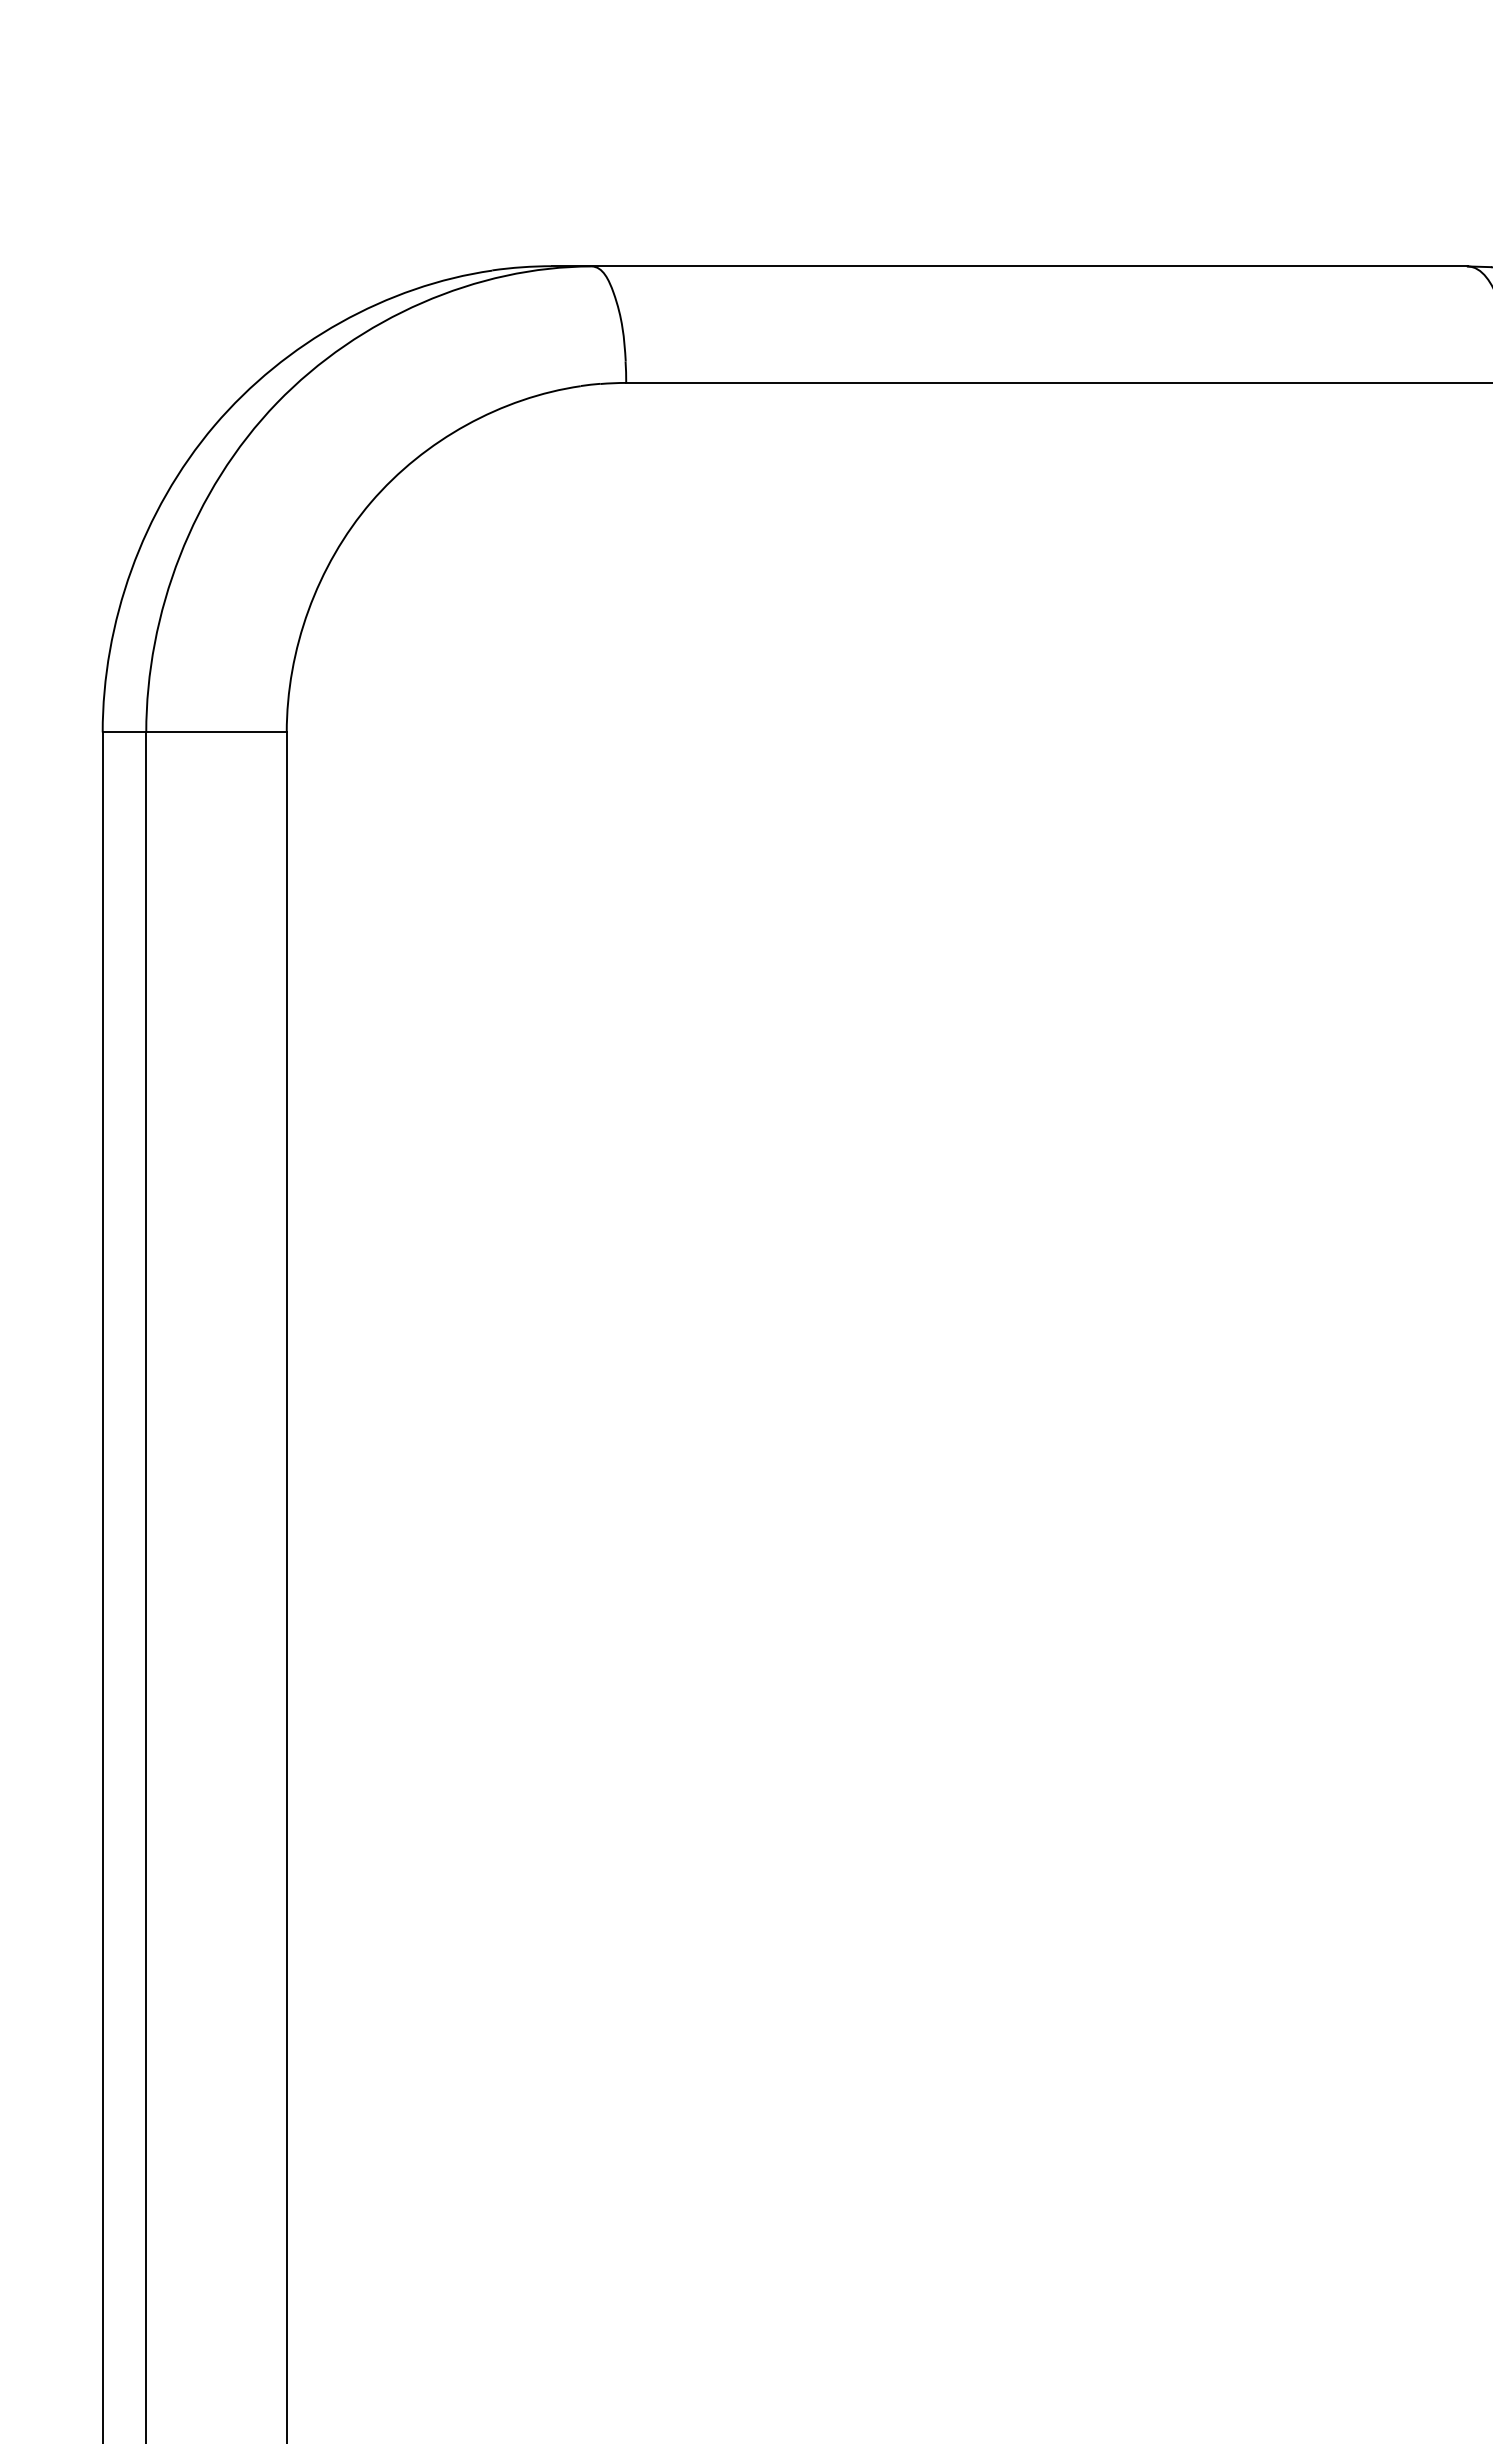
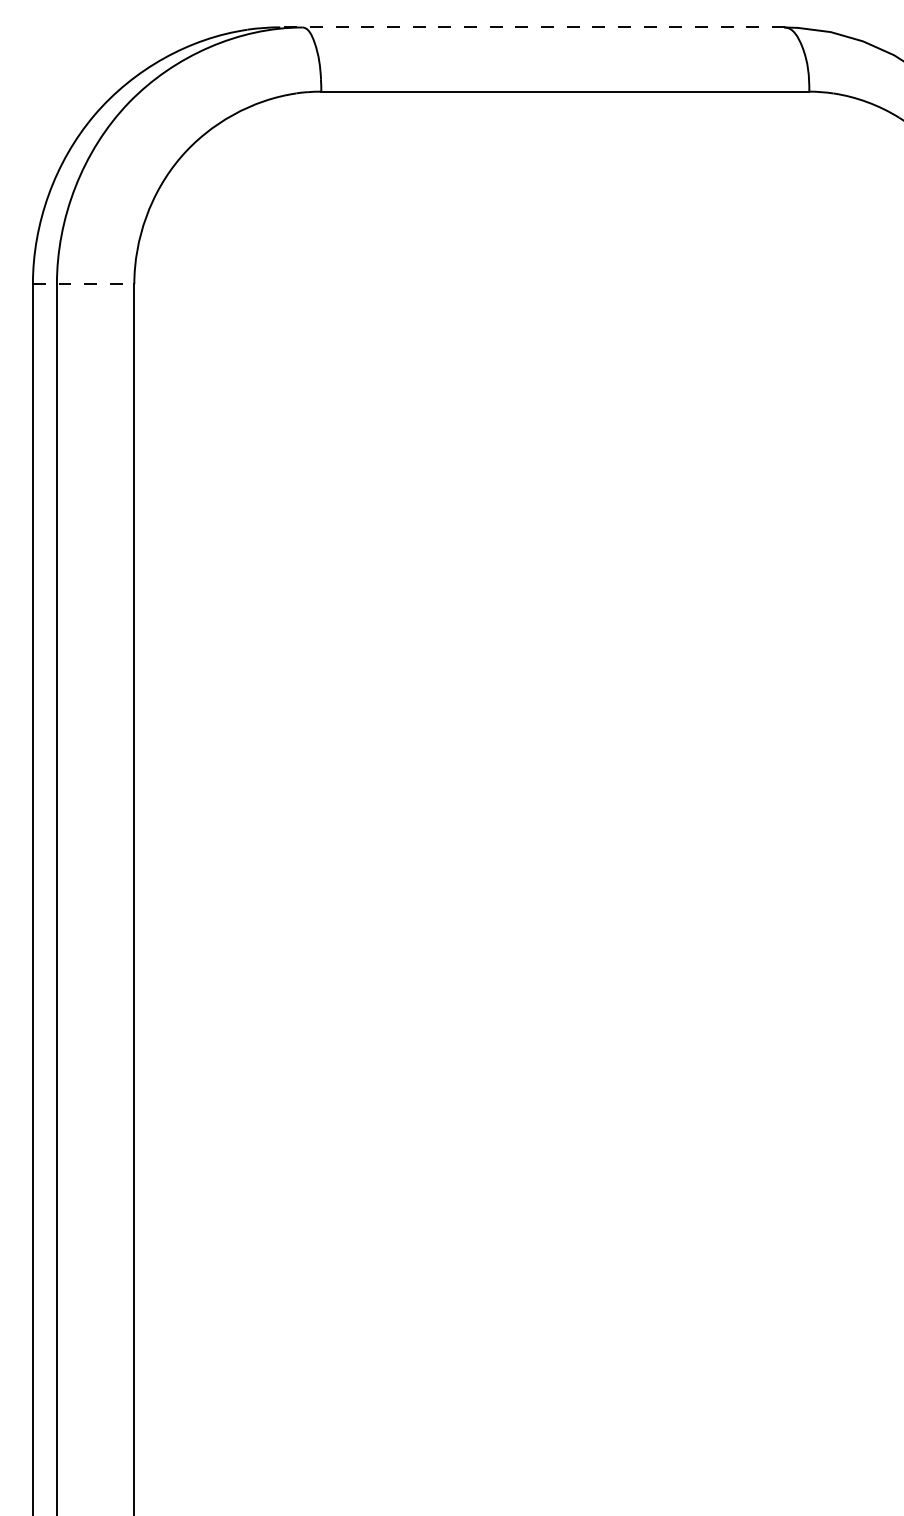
line: (1009, 266) -> (532, 27), solid -> dashed
line: (194, 732) -> (83, 284), solid -> dashed

